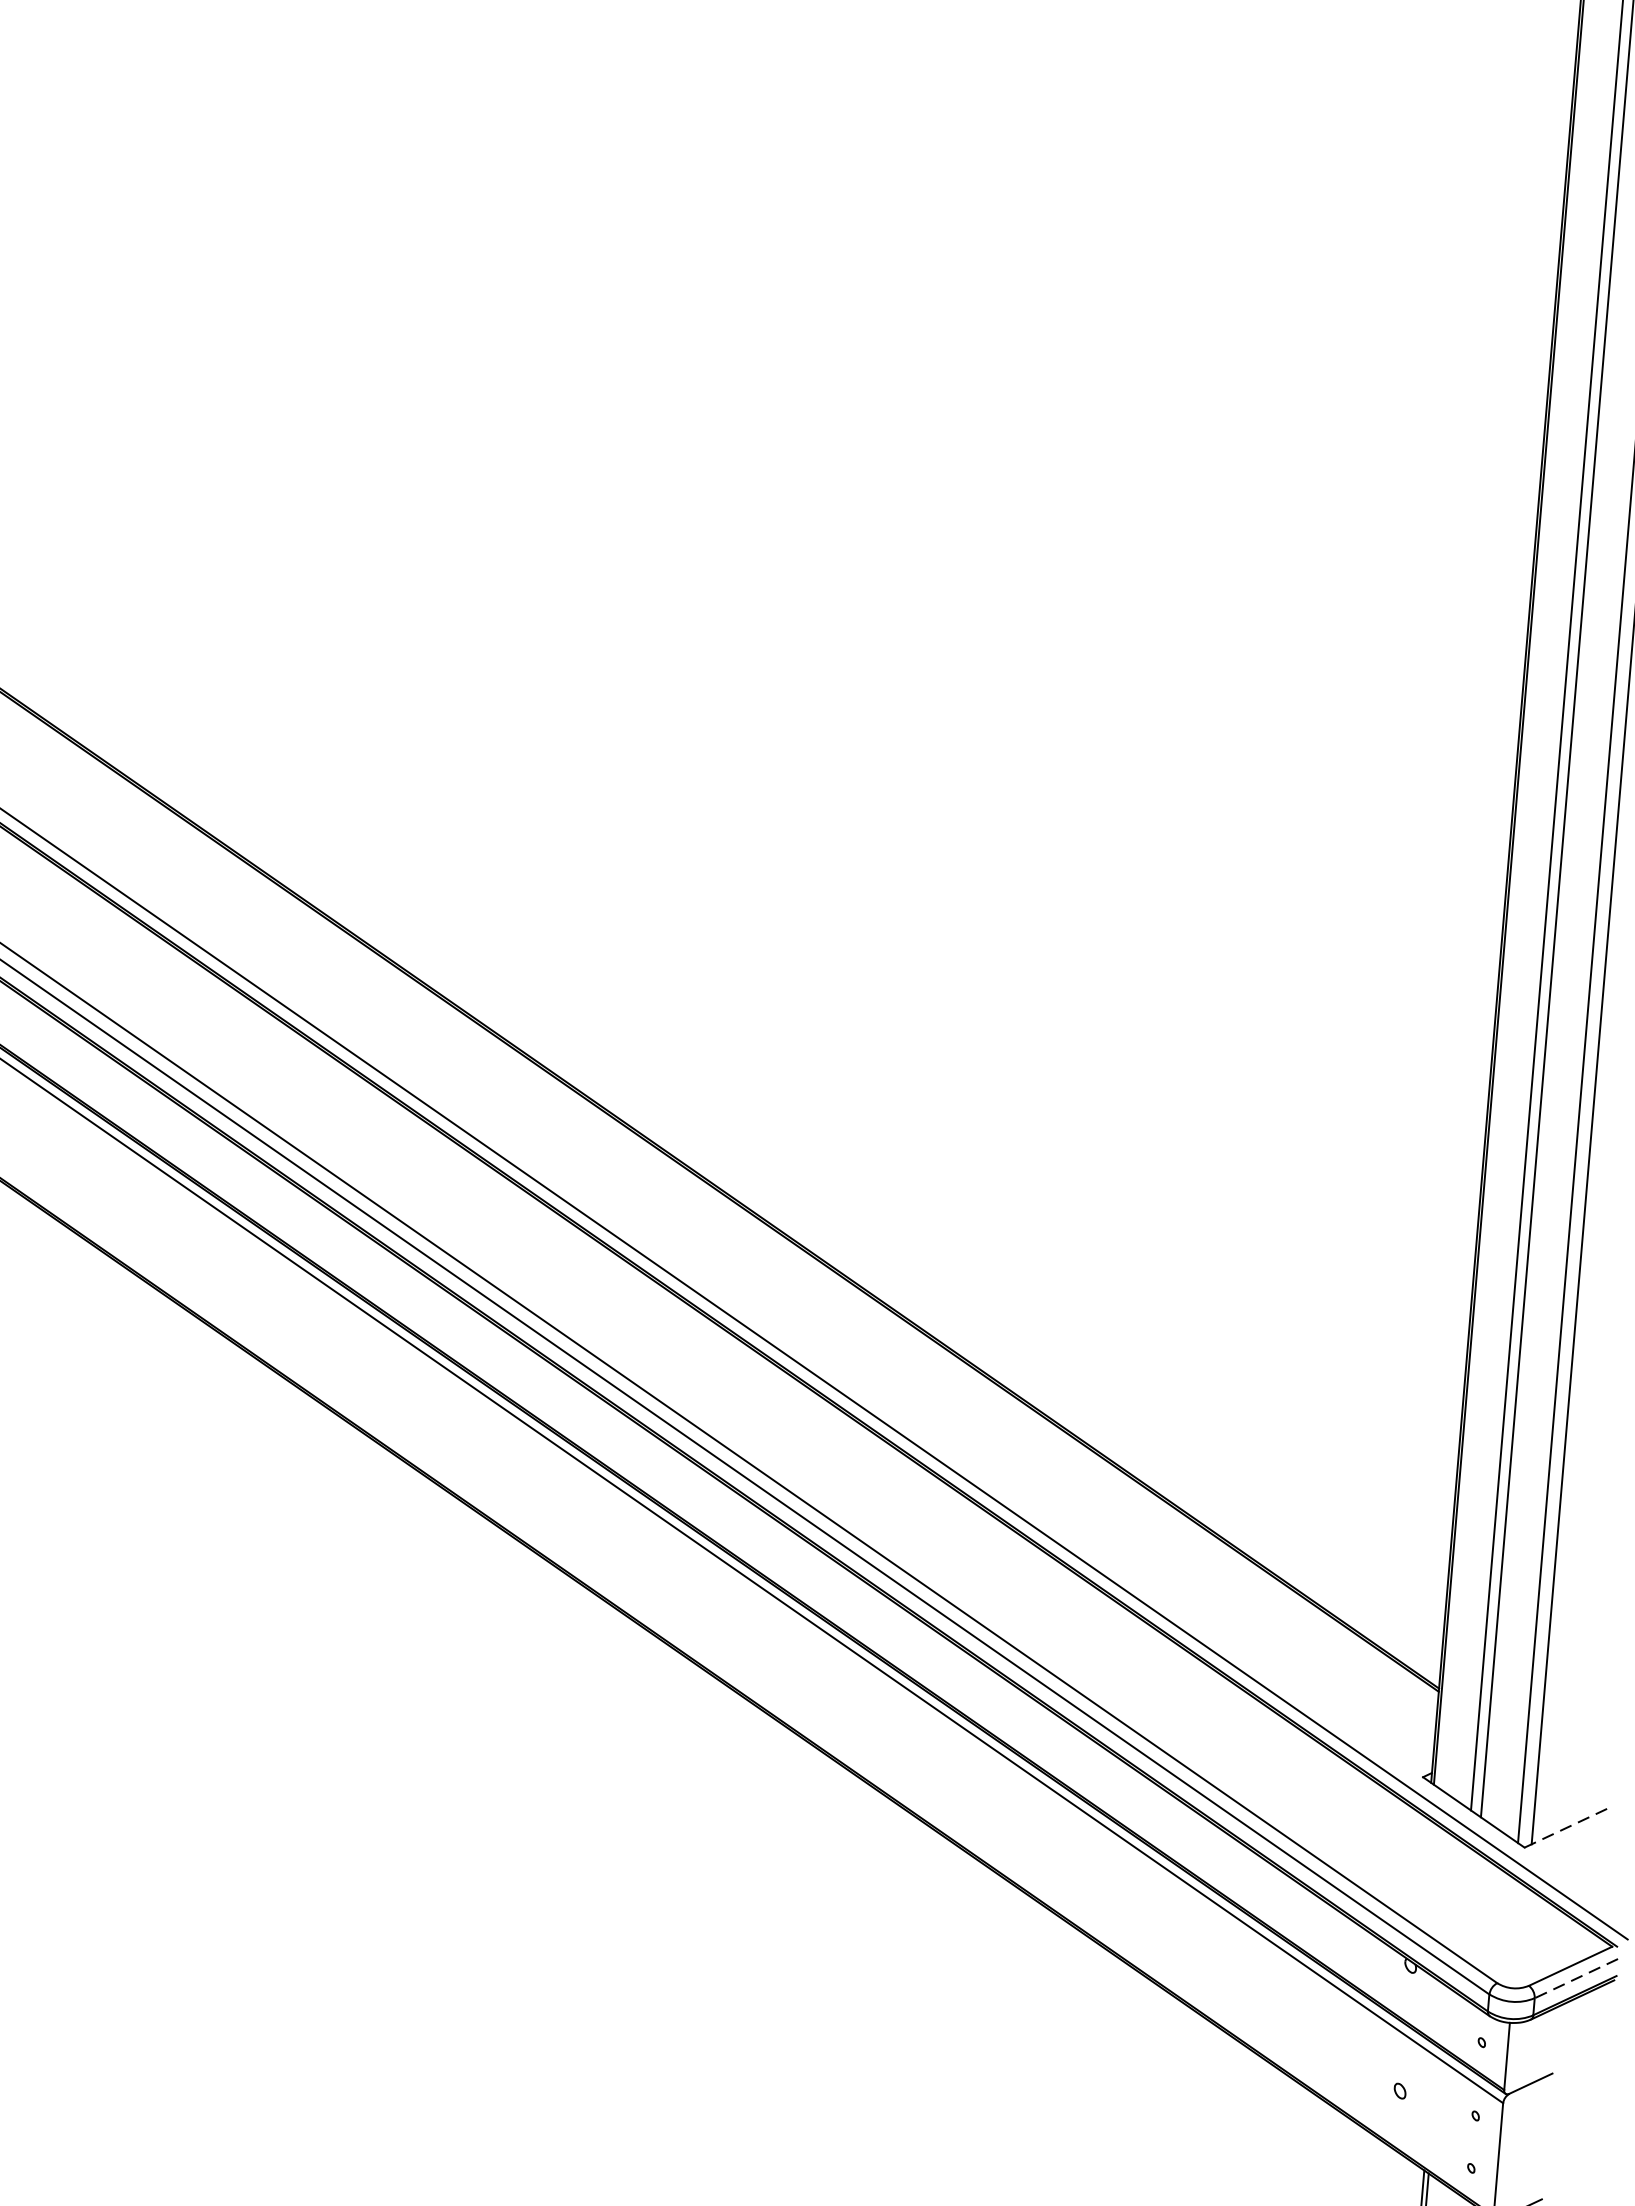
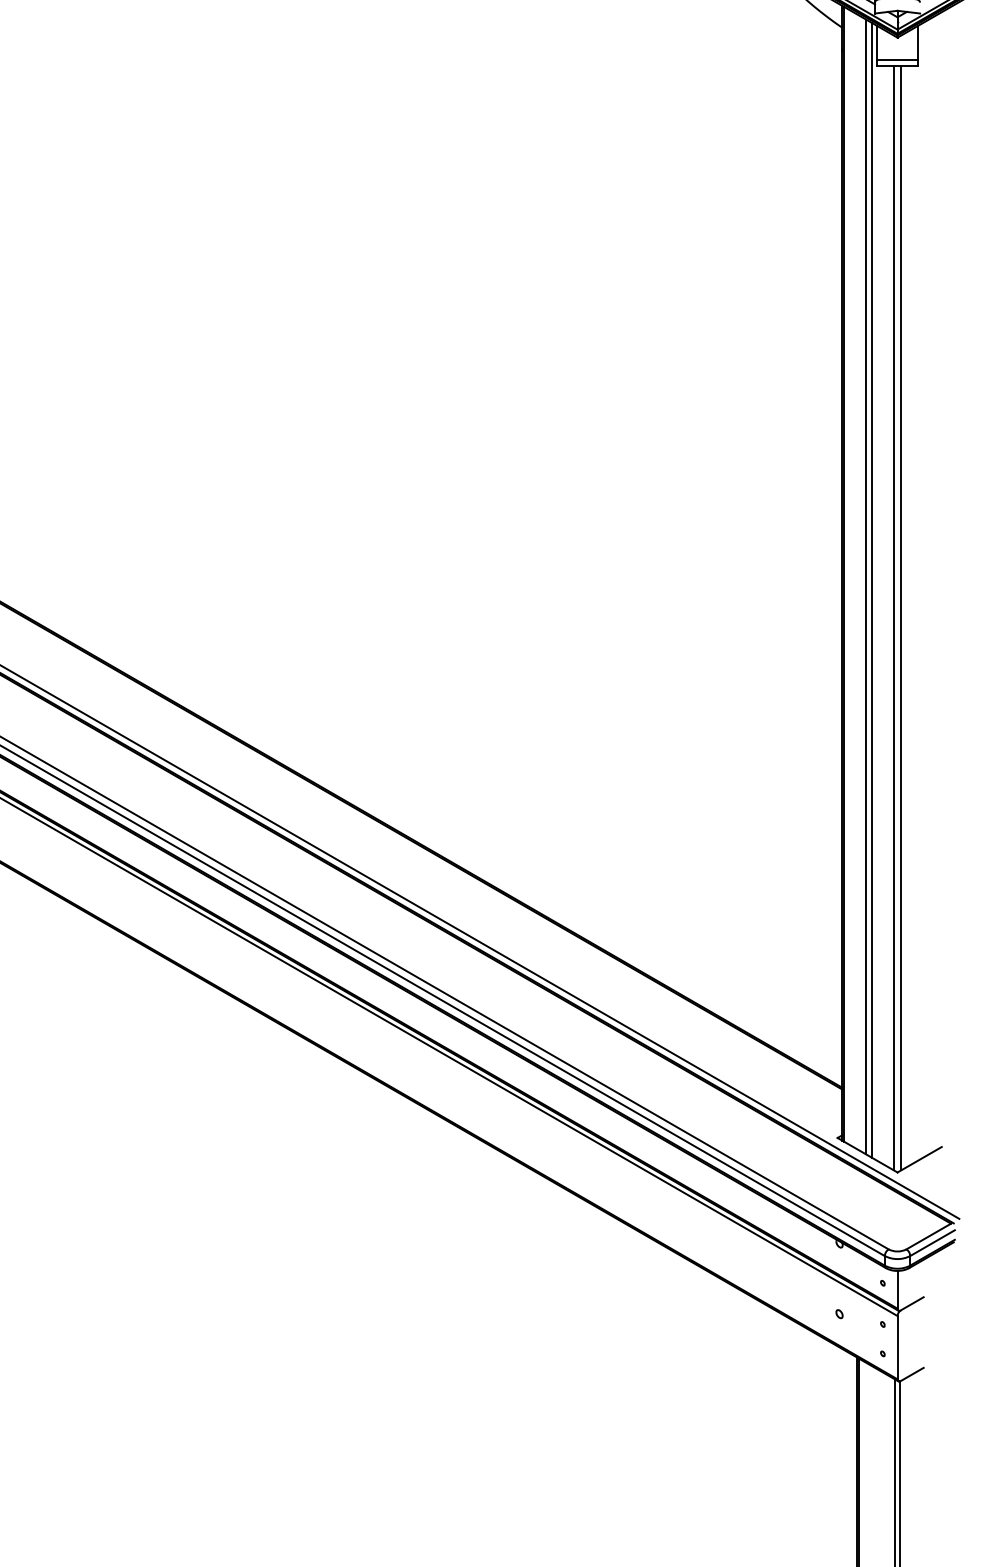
line: (1565, 1827) -> (919, 1159), dashed -> solid
line: (1576, 1979) -> (932, 1243), dashed -> solid

